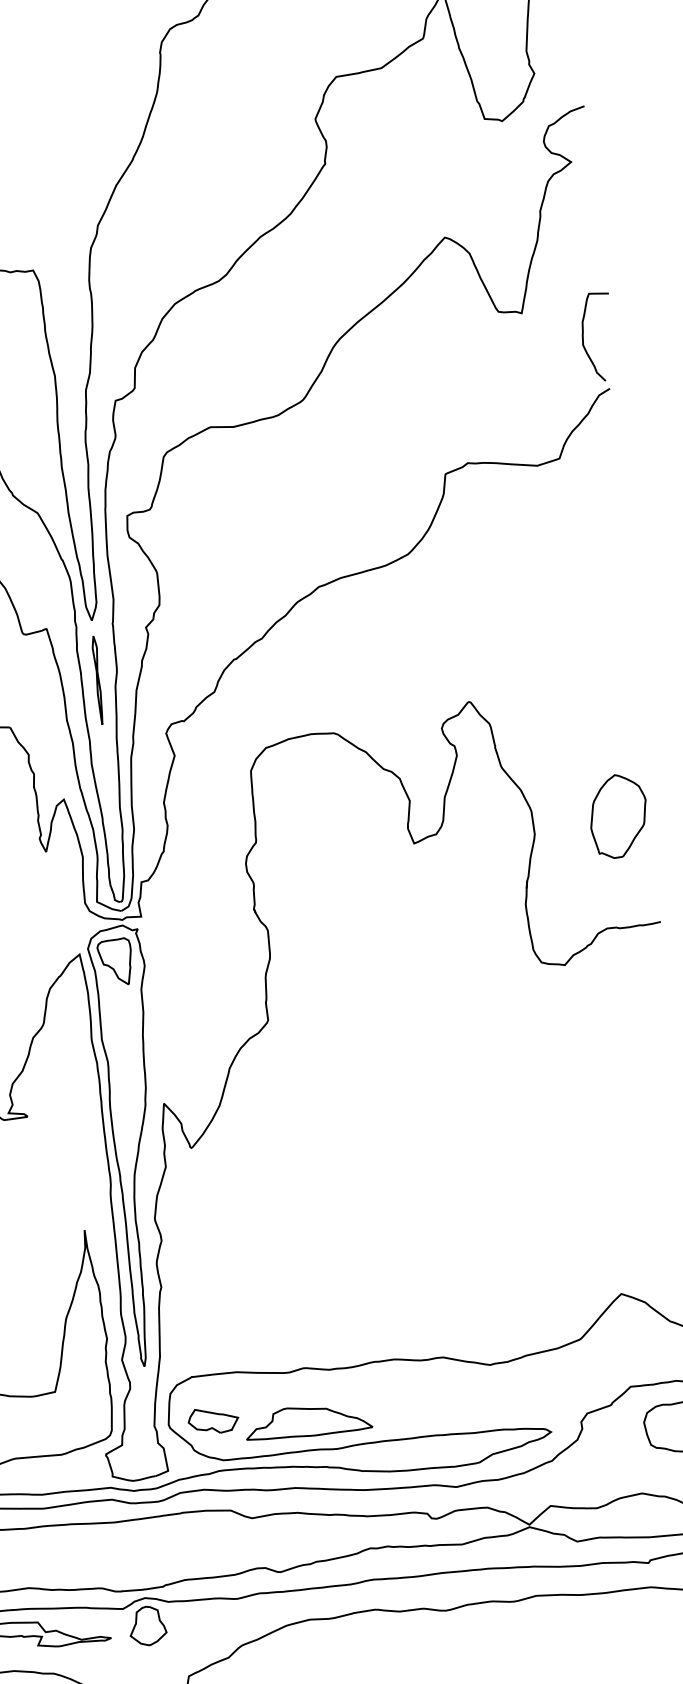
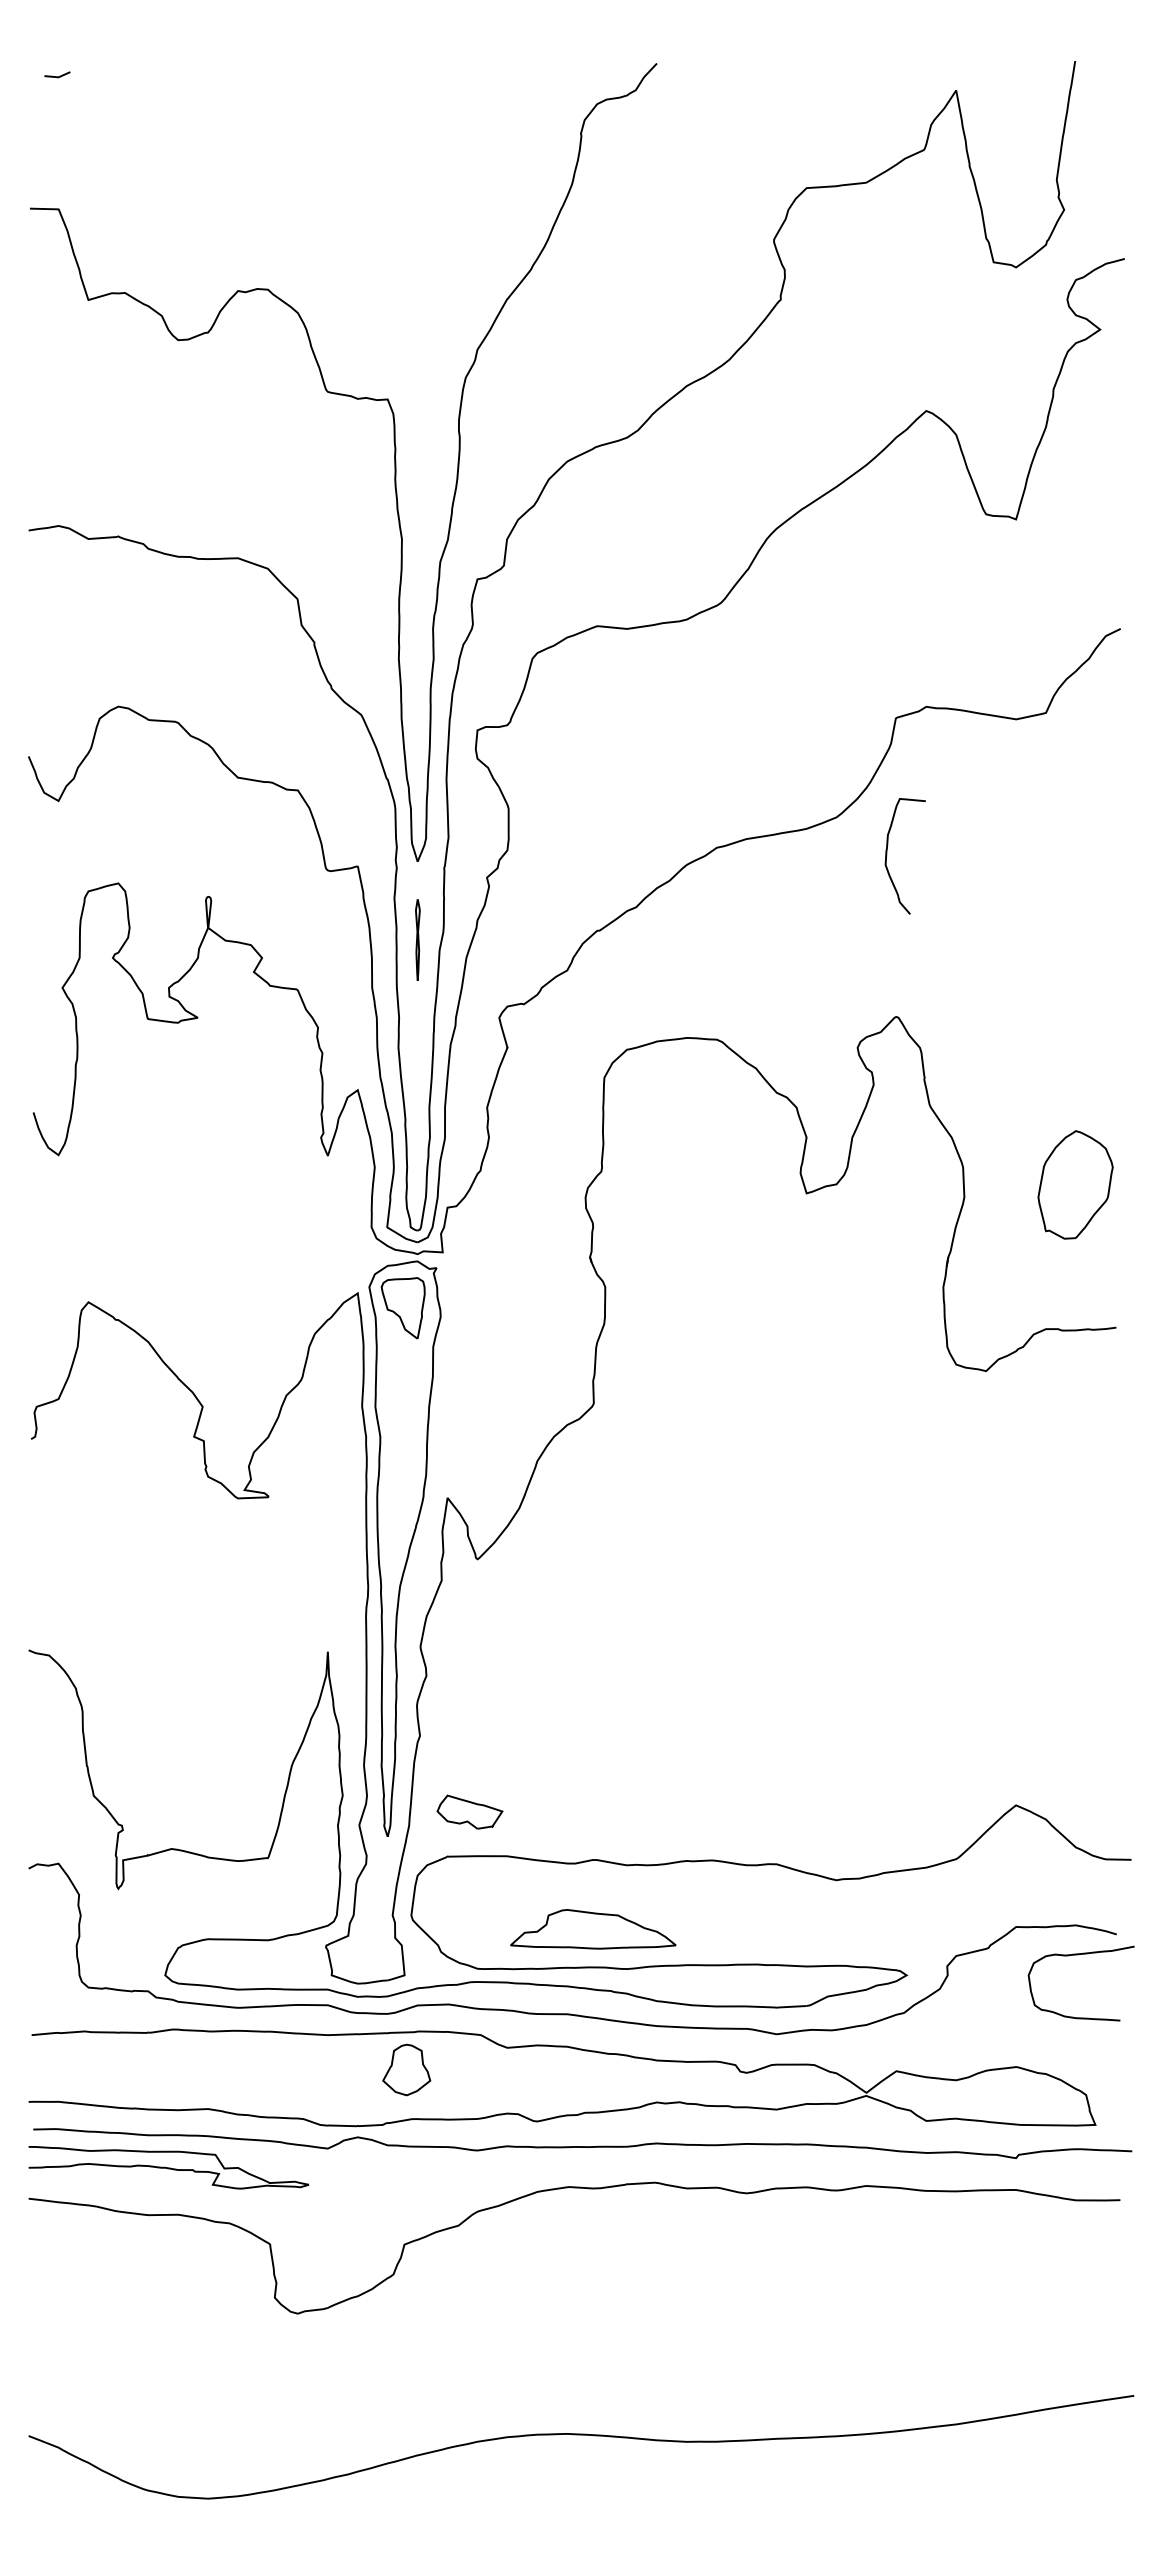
curve: (583, 337) -> (887, 855), moved
part: (97, 680) -> (417, 939), size x0.7
part: (213, 1420) -> (469, 1811), moved
part: (147, 1625) -> (406, 2069), moved

